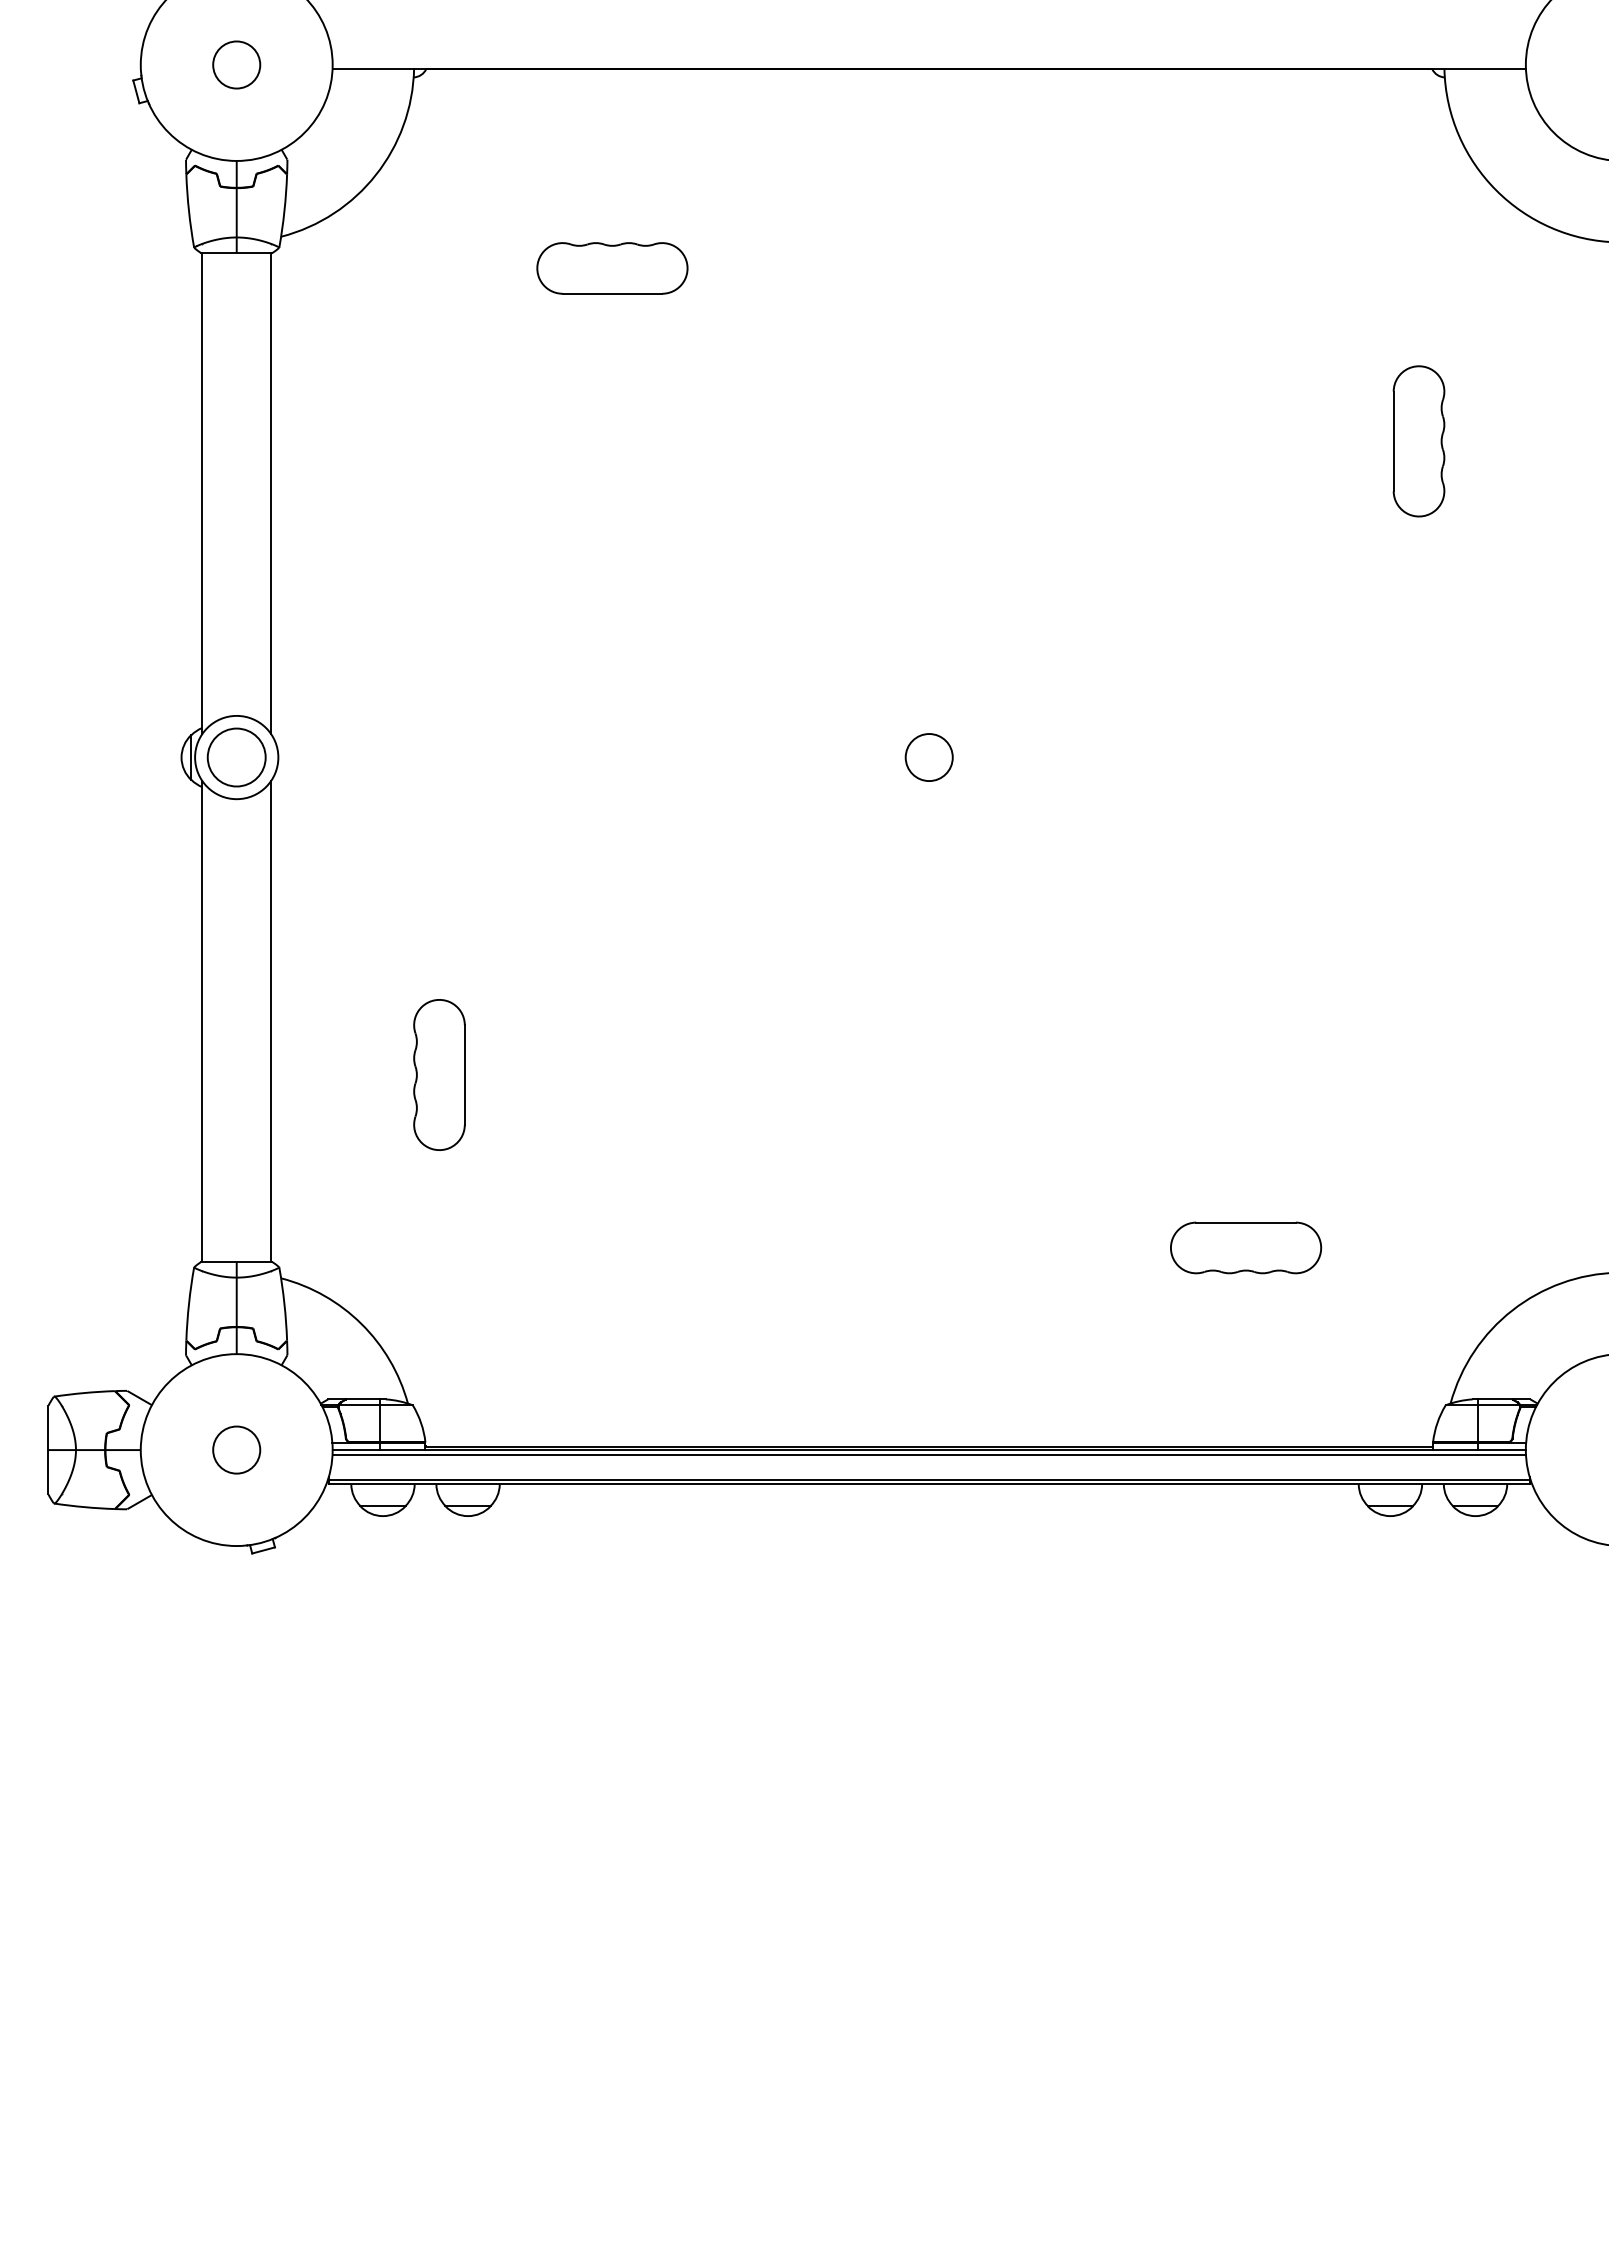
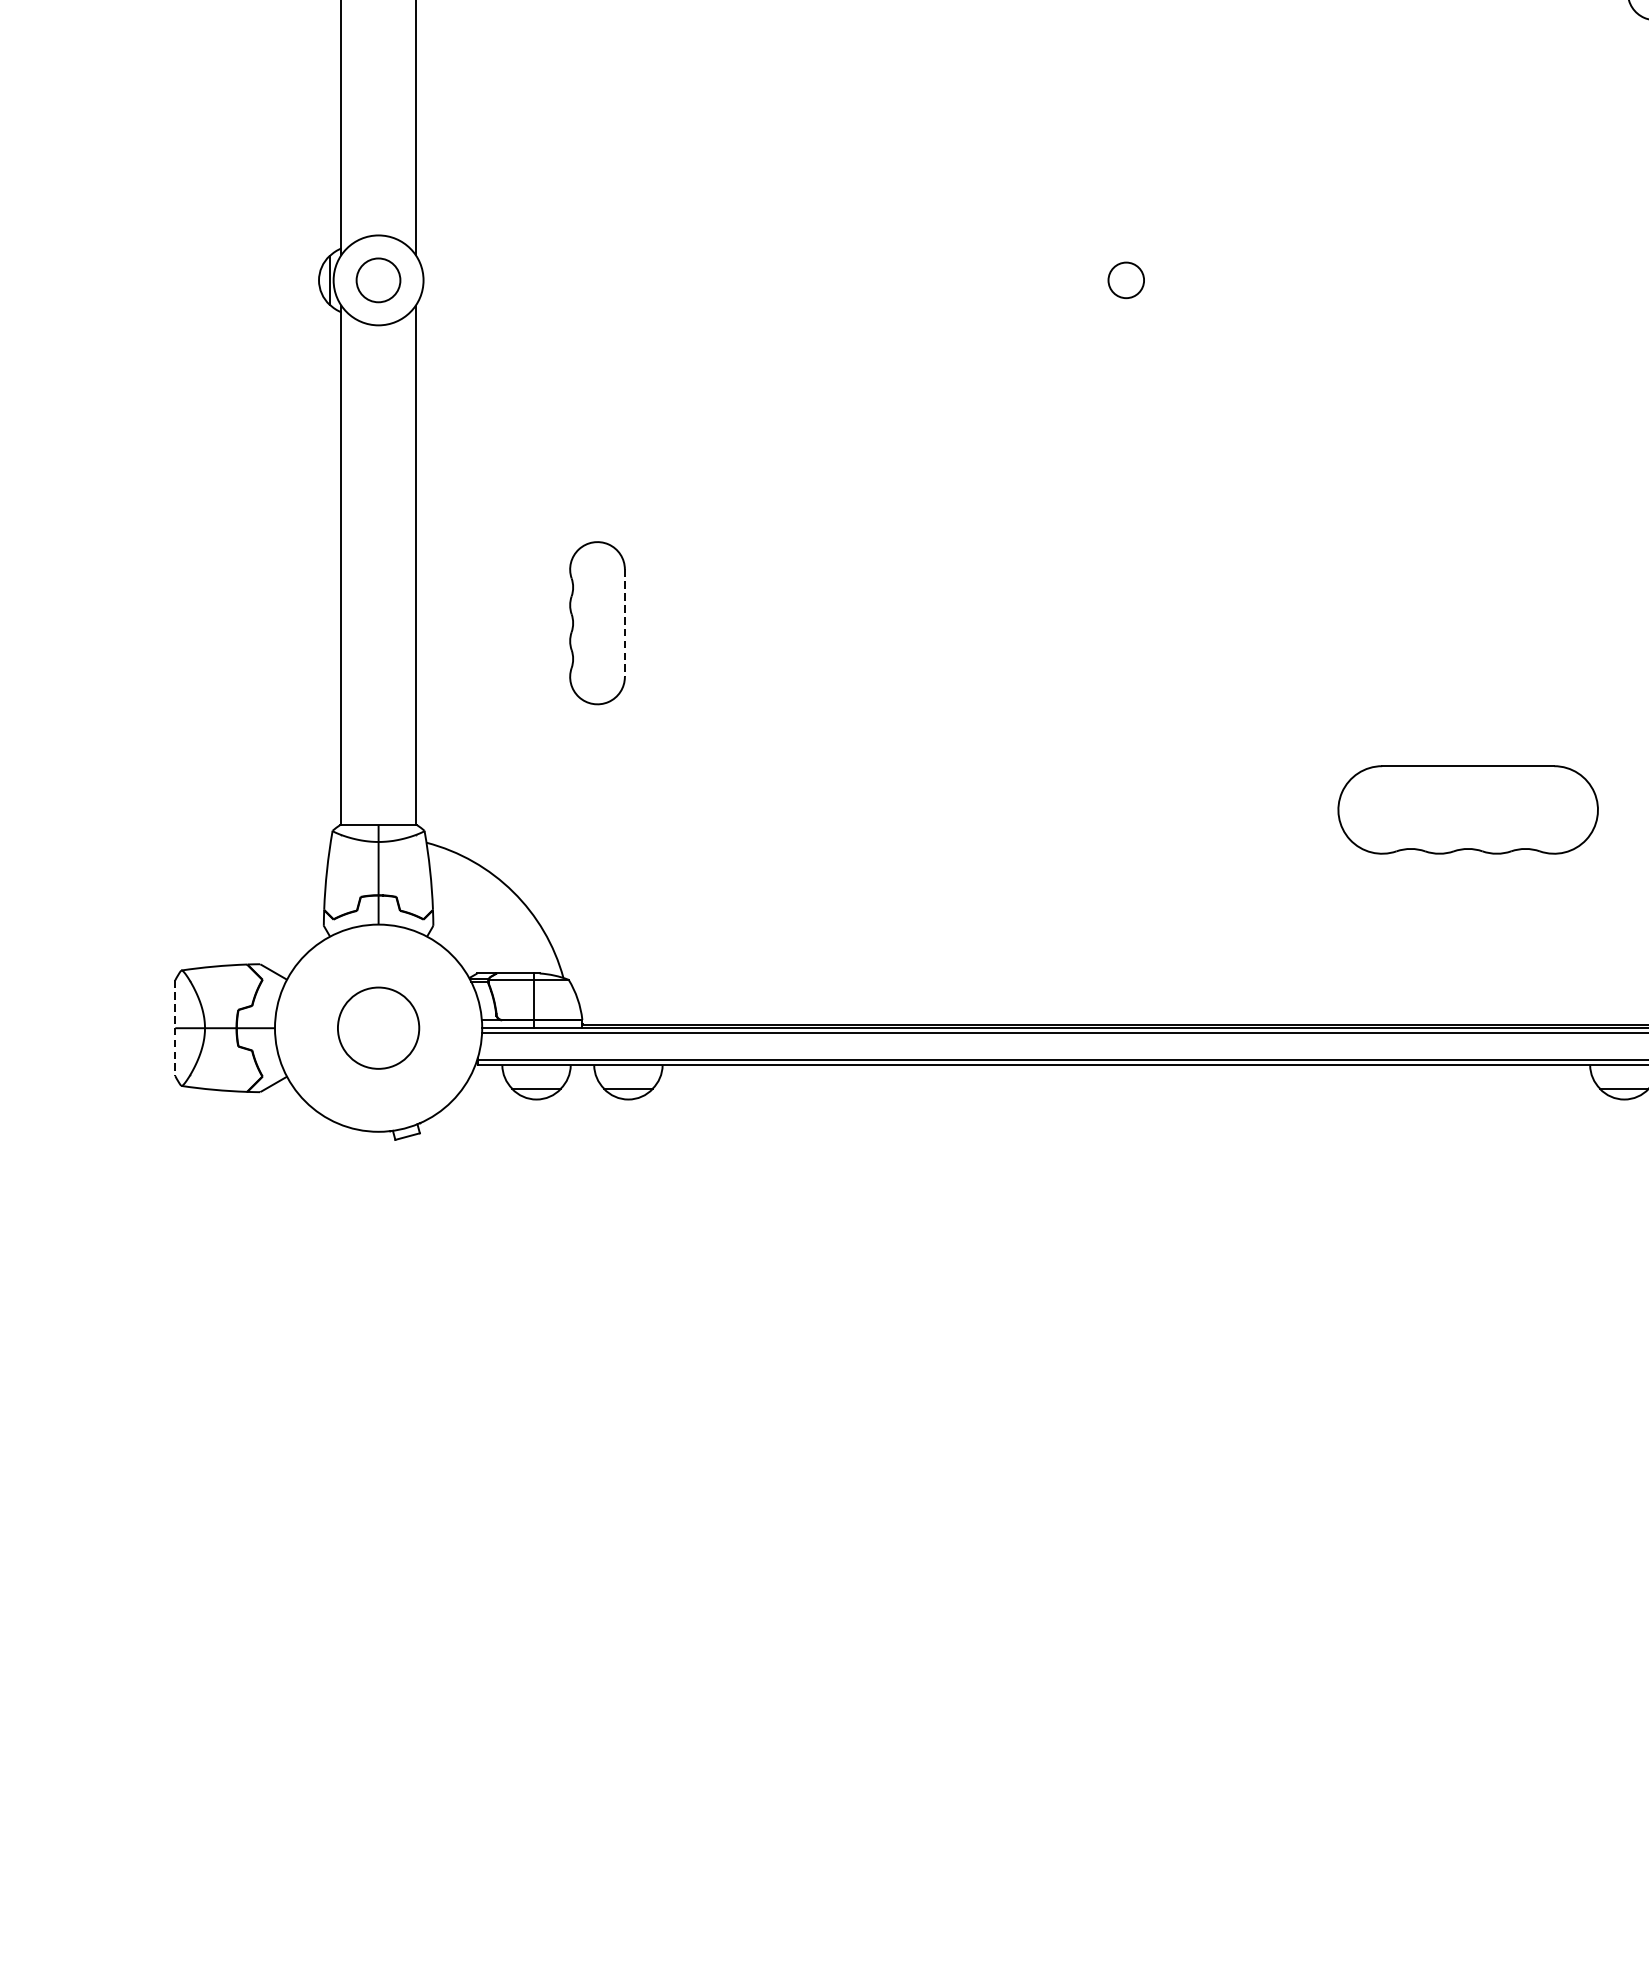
circle: (236, 757) -> (378, 280), size x0.7
circle: (928, 757) -> (1125, 280), size x0.7
line: (464, 1075) -> (624, 623), solid -> dashed
part: (1246, 1247) -> (1468, 809), size x1.6
circle: (236, 1449) -> (378, 1027), size x1.6
line: (48, 1450) -> (175, 1028), solid -> dashed

